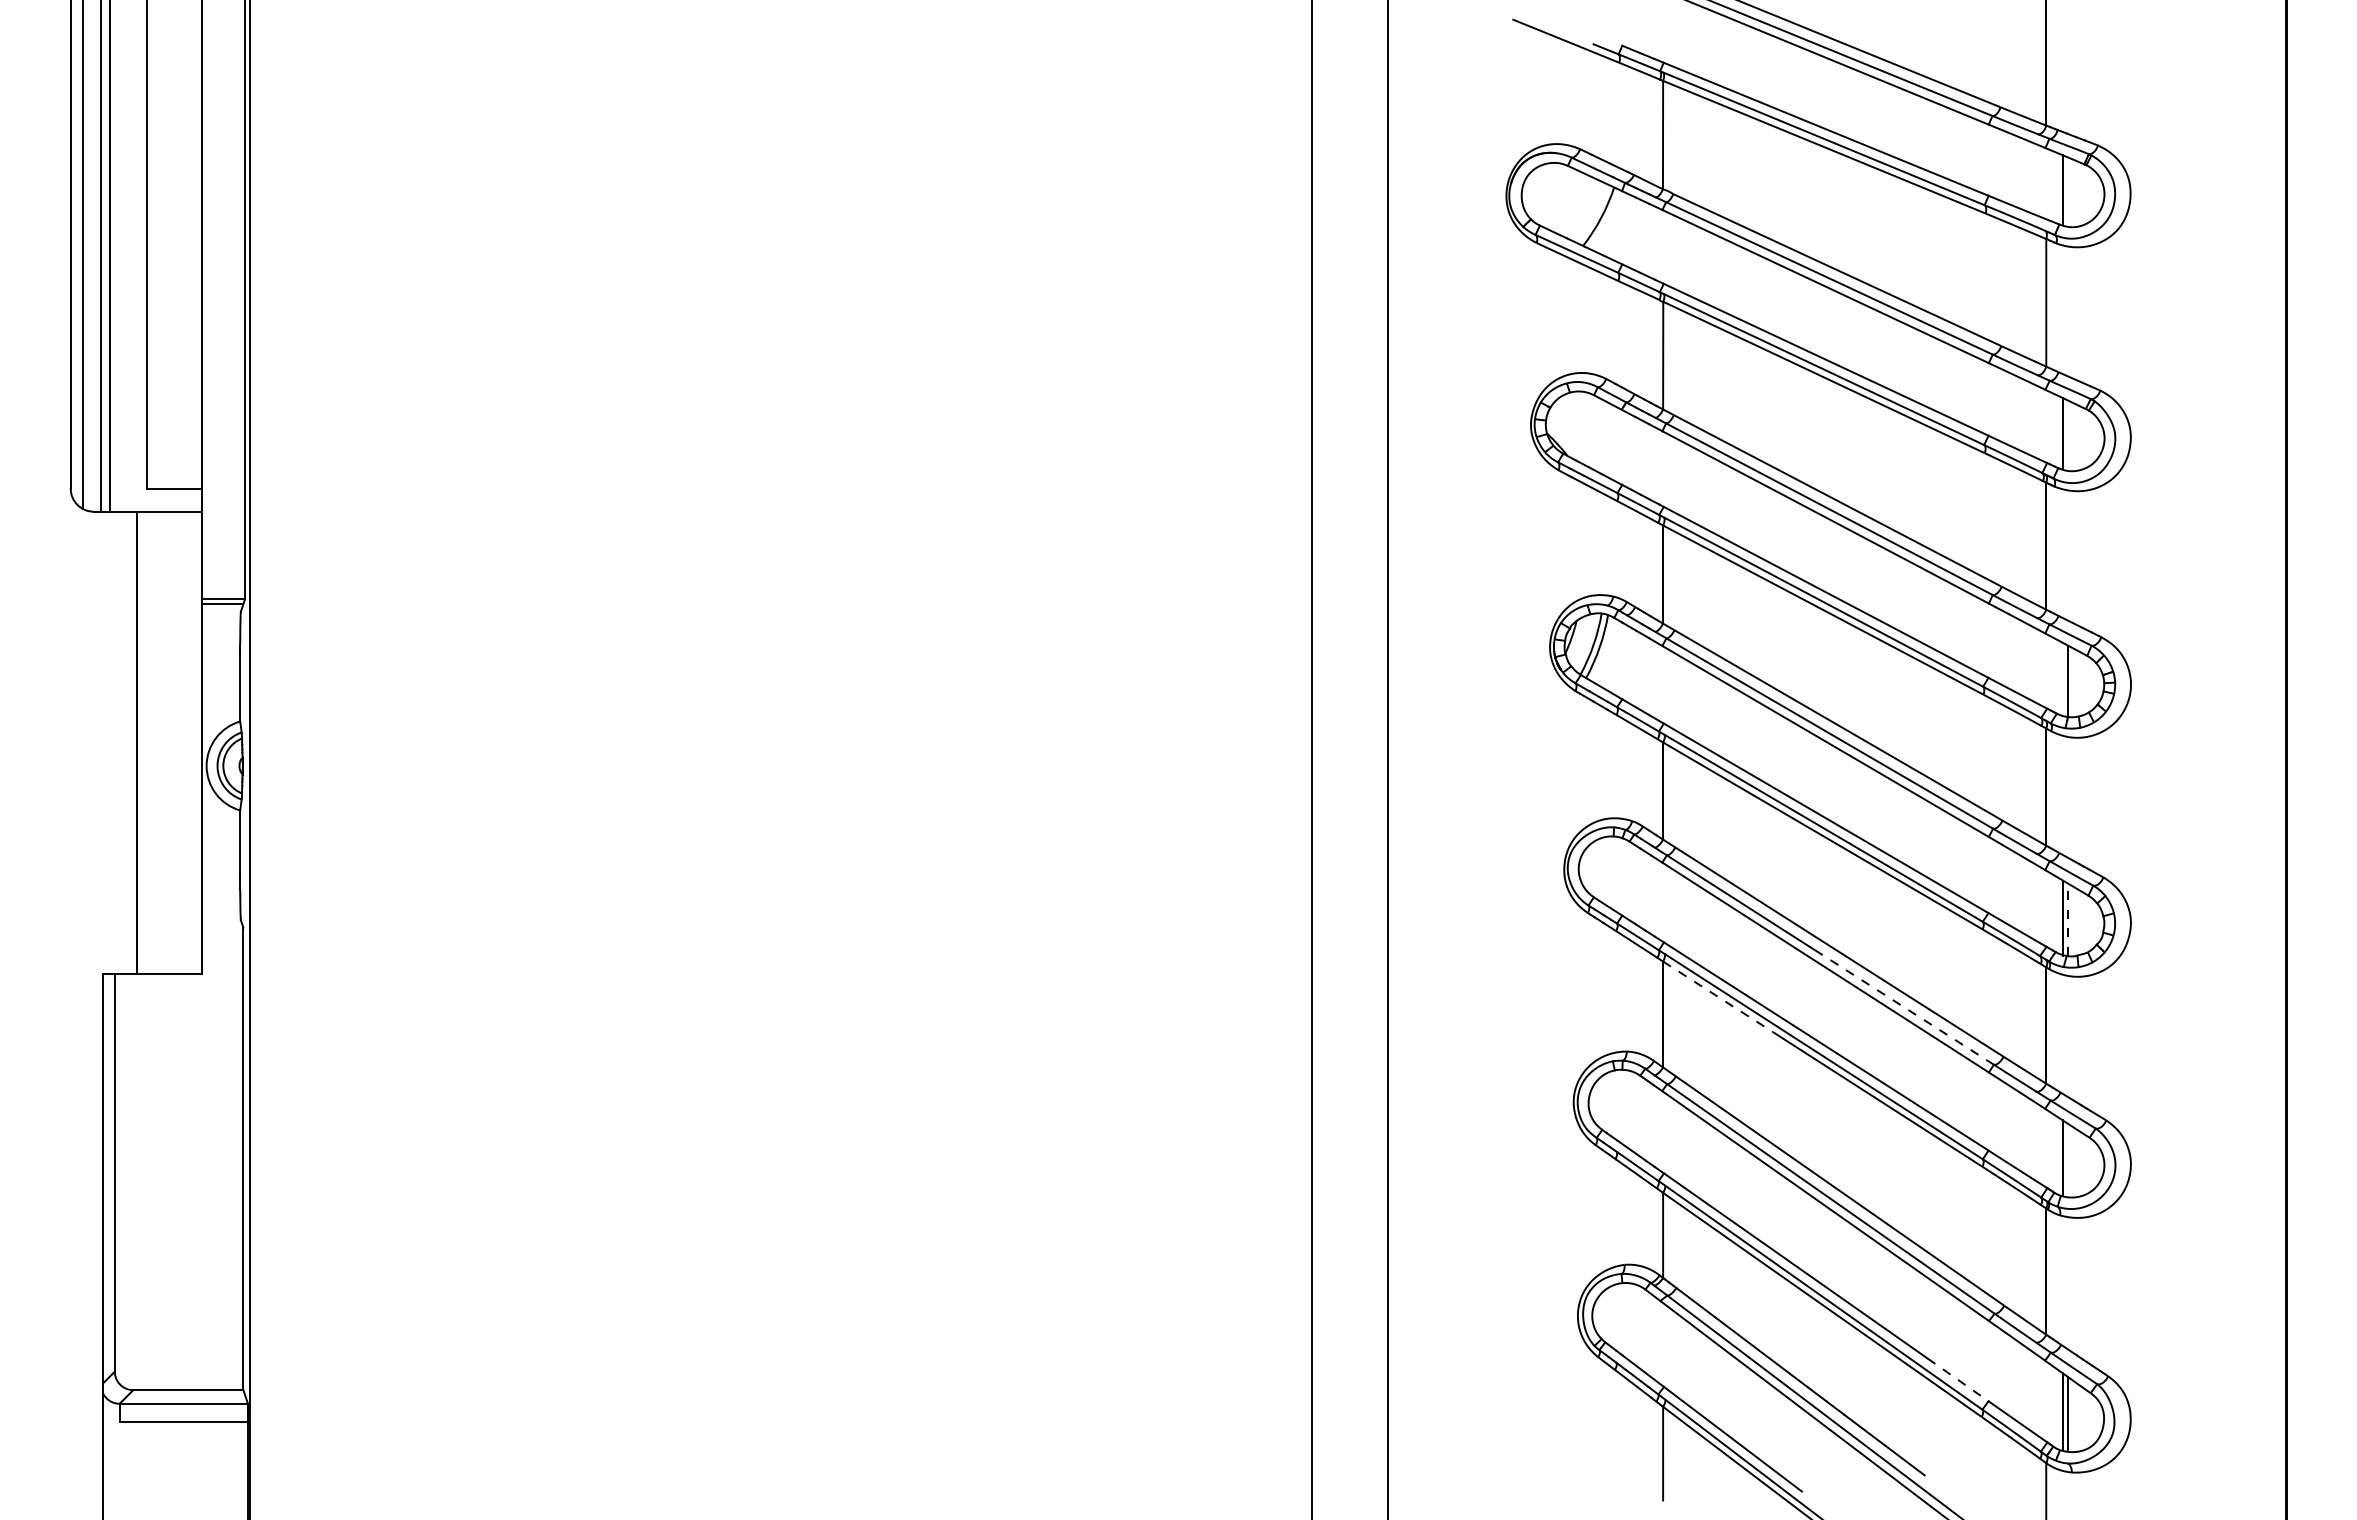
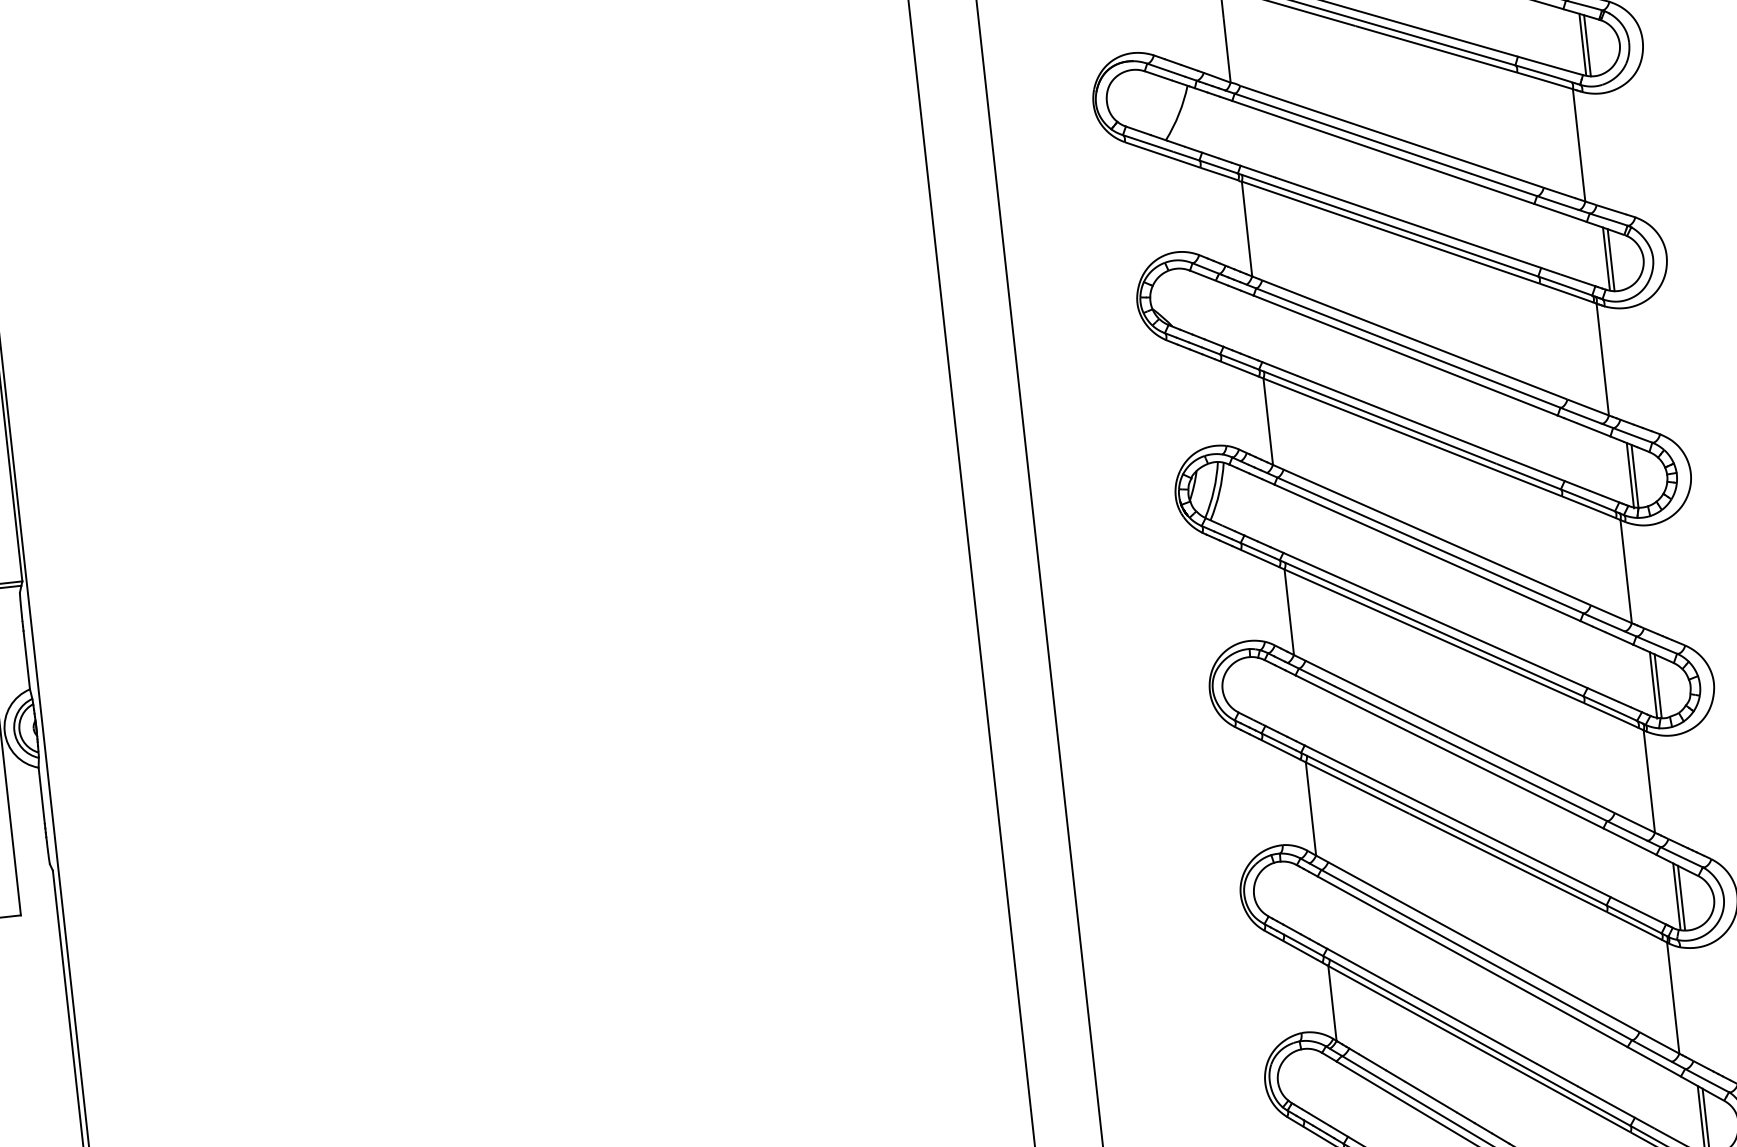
line: (2068, 191) -> (1587, 45), added
line: (2068, 435) -> (1611, 259), added
line: (2062, 679) -> (1629, 475), added
line: (2068, 919) -> (1658, 685), dashed -> solid
line: (1717, 996) -> (1357, 787), dashed -> solid
line: (1905, 1008) -> (1523, 780), dashed -> solid
line: (2068, 1159) -> (1681, 897), added
line: (1958, 1379) -> (1606, 1101), dashed -> solid

